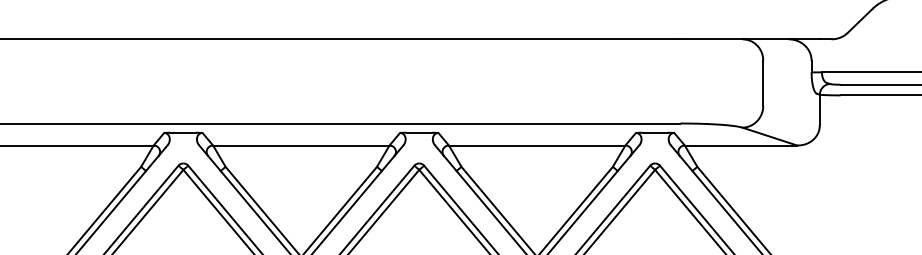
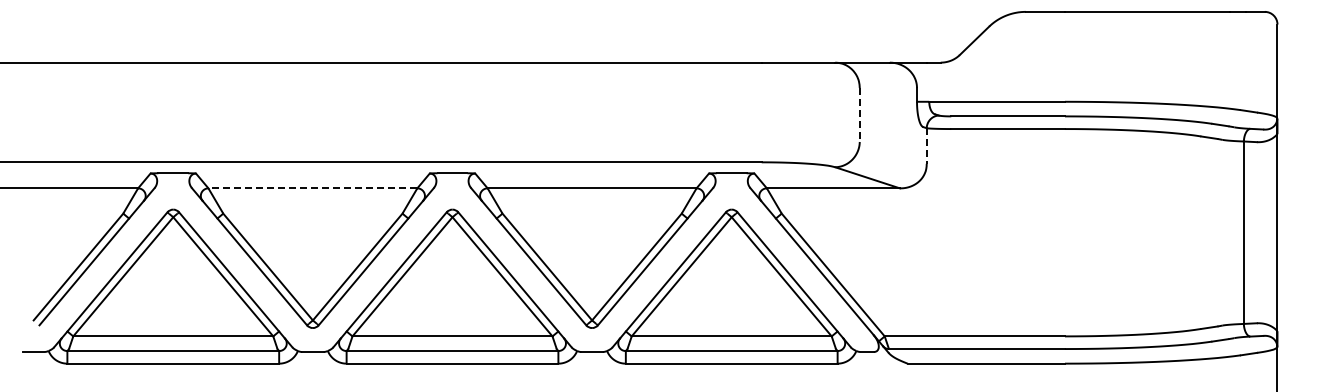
line: (763, 83) -> (859, 115), solid -> dashed
line: (819, 110) -> (926, 146), solid -> dashed
line: (300, 145) -> (312, 188), solid -> dashed

